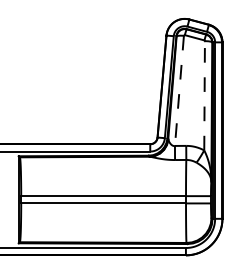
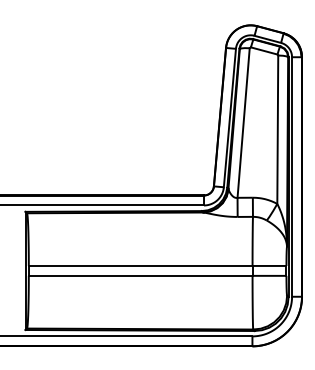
line: (179, 91) -> (243, 123), dashed -> solid
line: (204, 95) -> (277, 129), dashed -> solid

